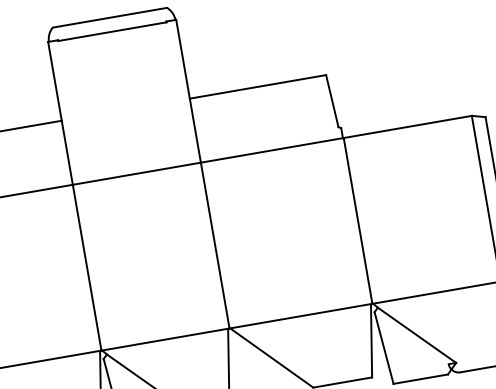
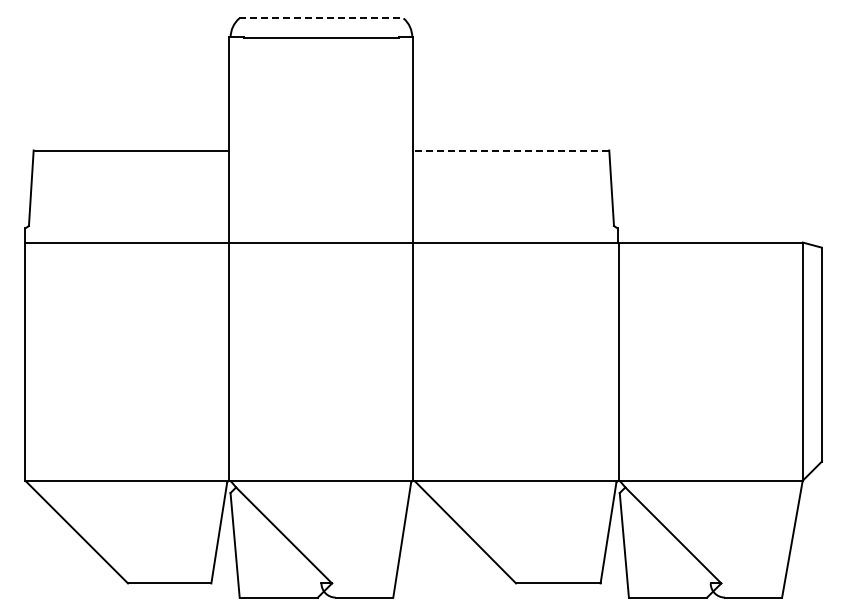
line: (109, 17) -> (321, 18), solid -> dashed
line: (258, 86) -> (511, 150), solid -> dashed

